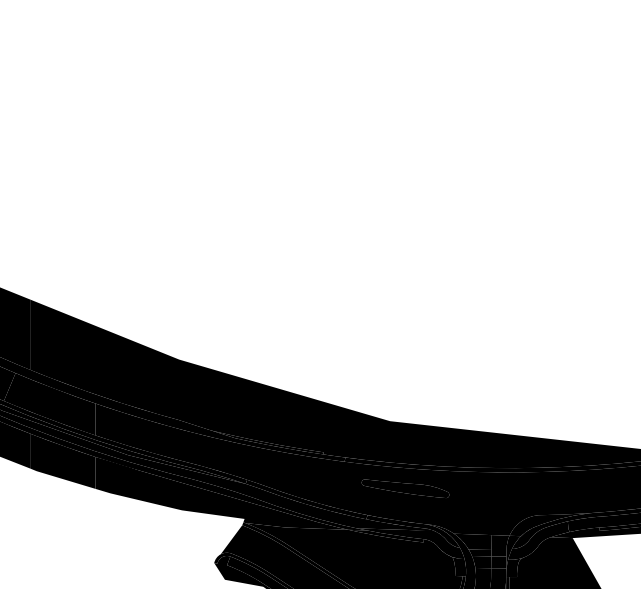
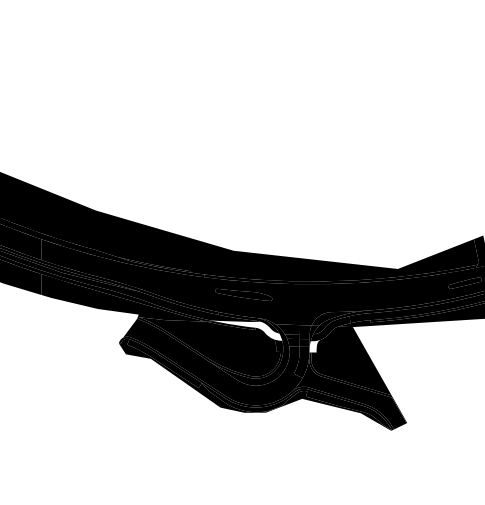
fill: (409, 543) -> (246, 330), removed
fill: (513, 566) -> (314, 345), removed

